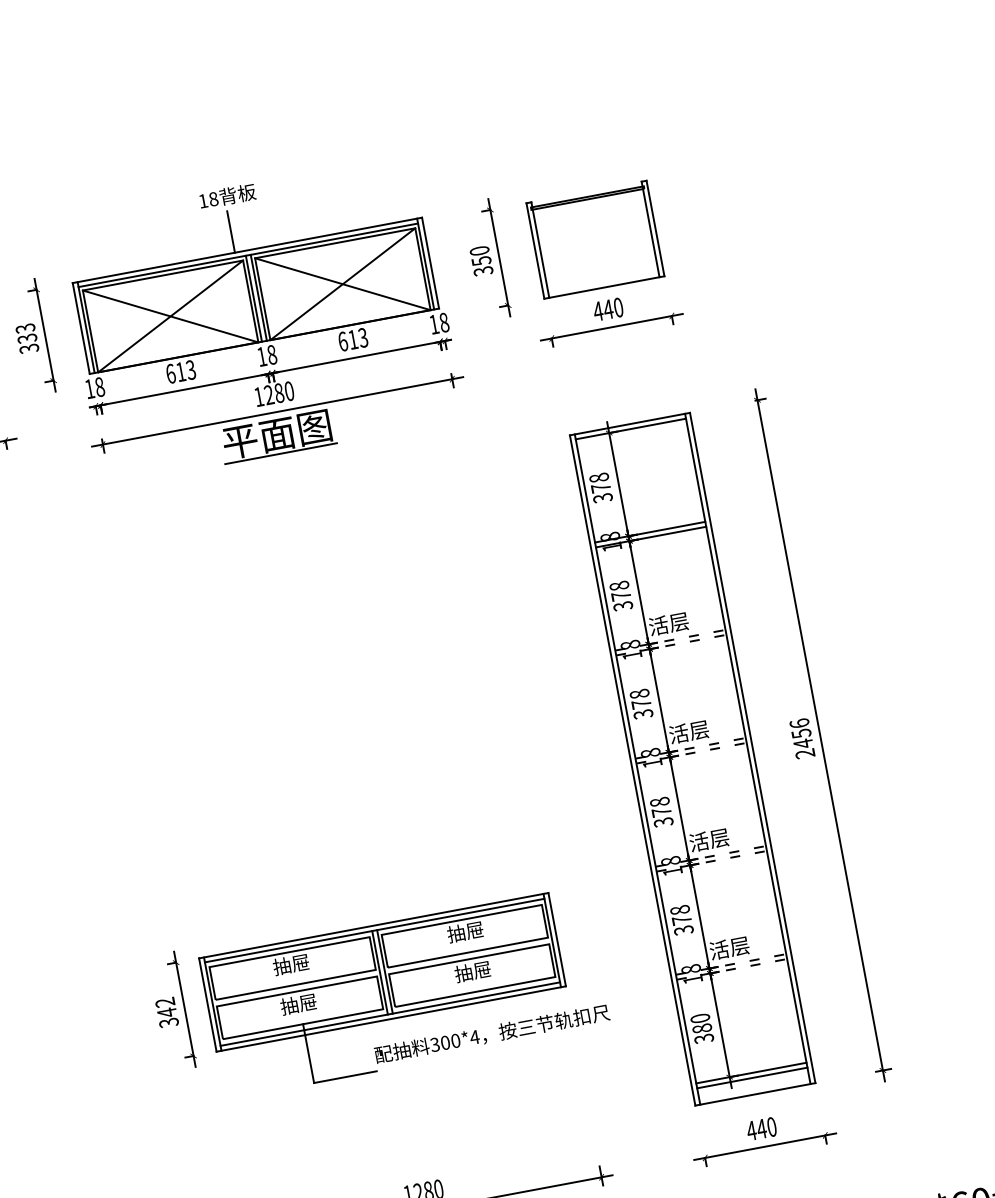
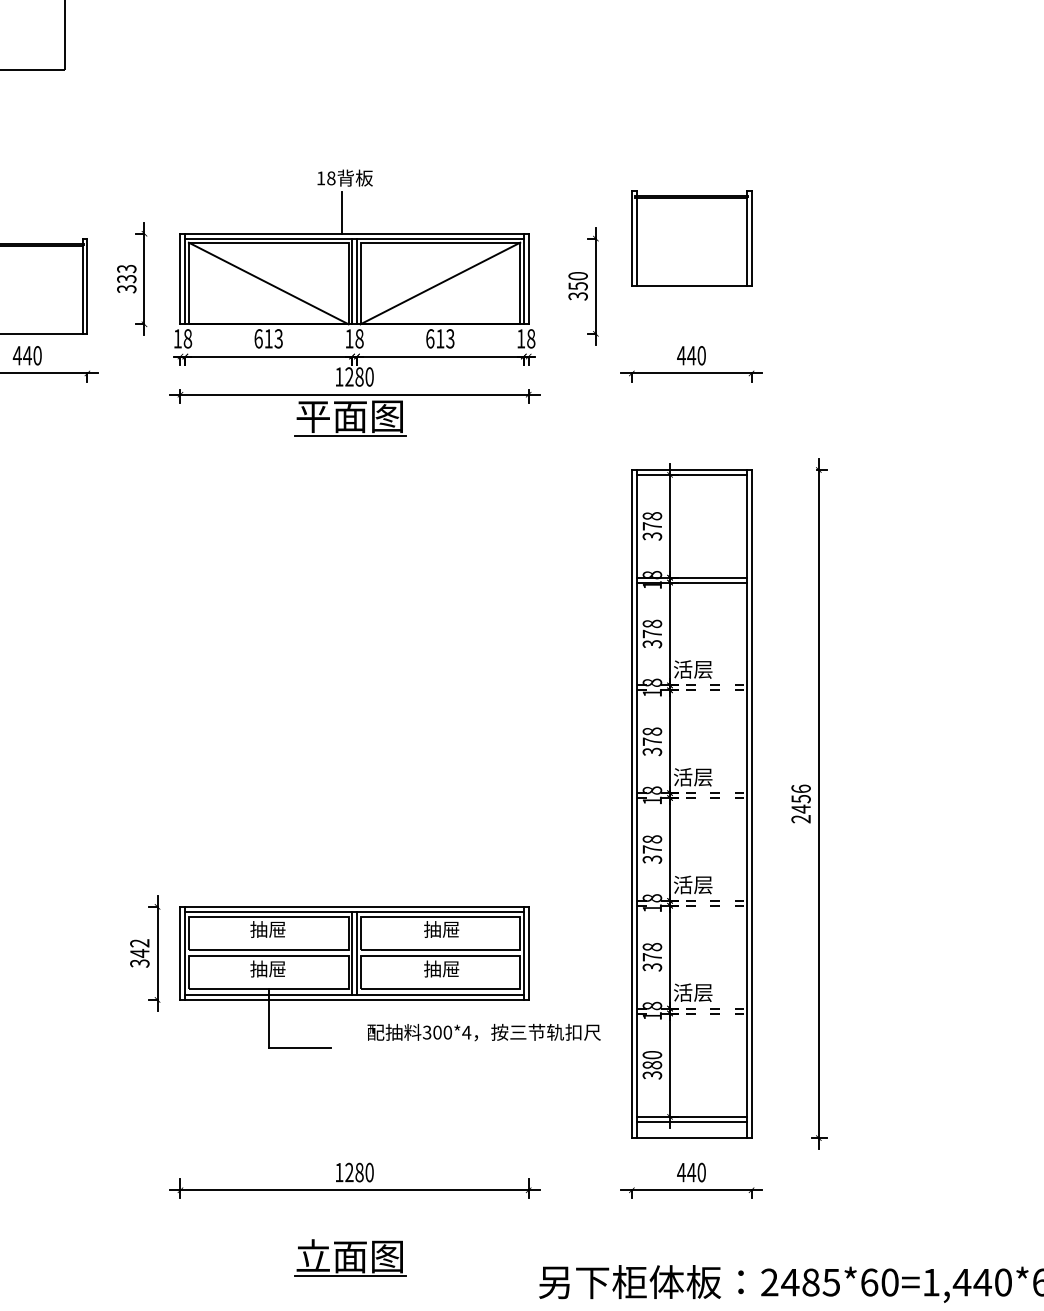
part: (595, 240) -> (691, 238), moved
line: (342, 284) -> (440, 283), removed
line: (170, 316) -> (268, 283), removed
text: (491, 1034) -> (483, 1032), moved

